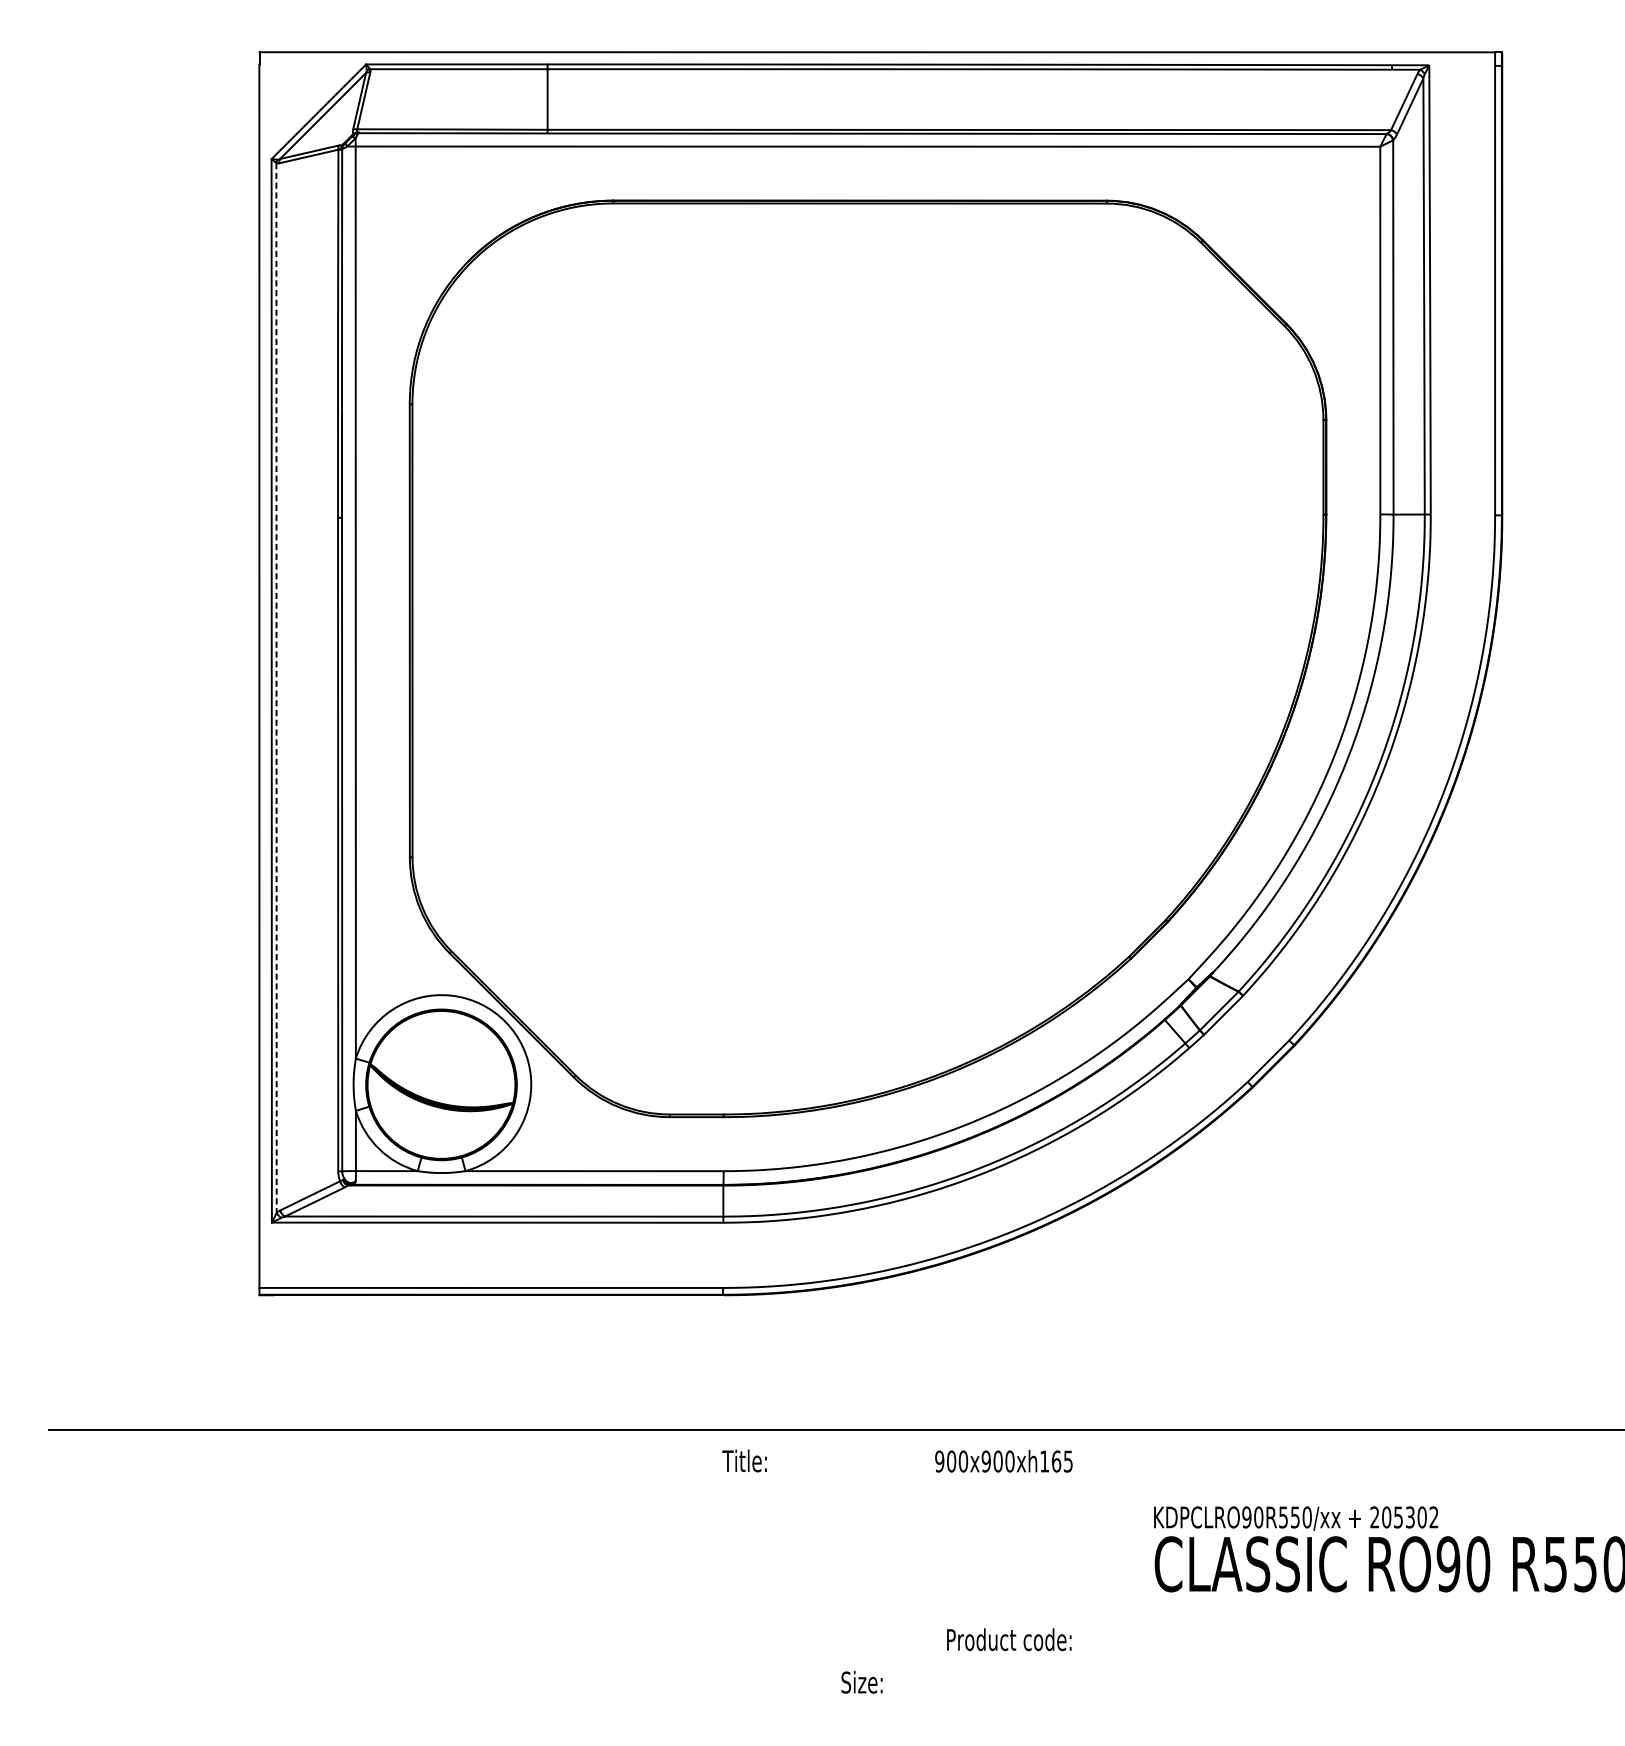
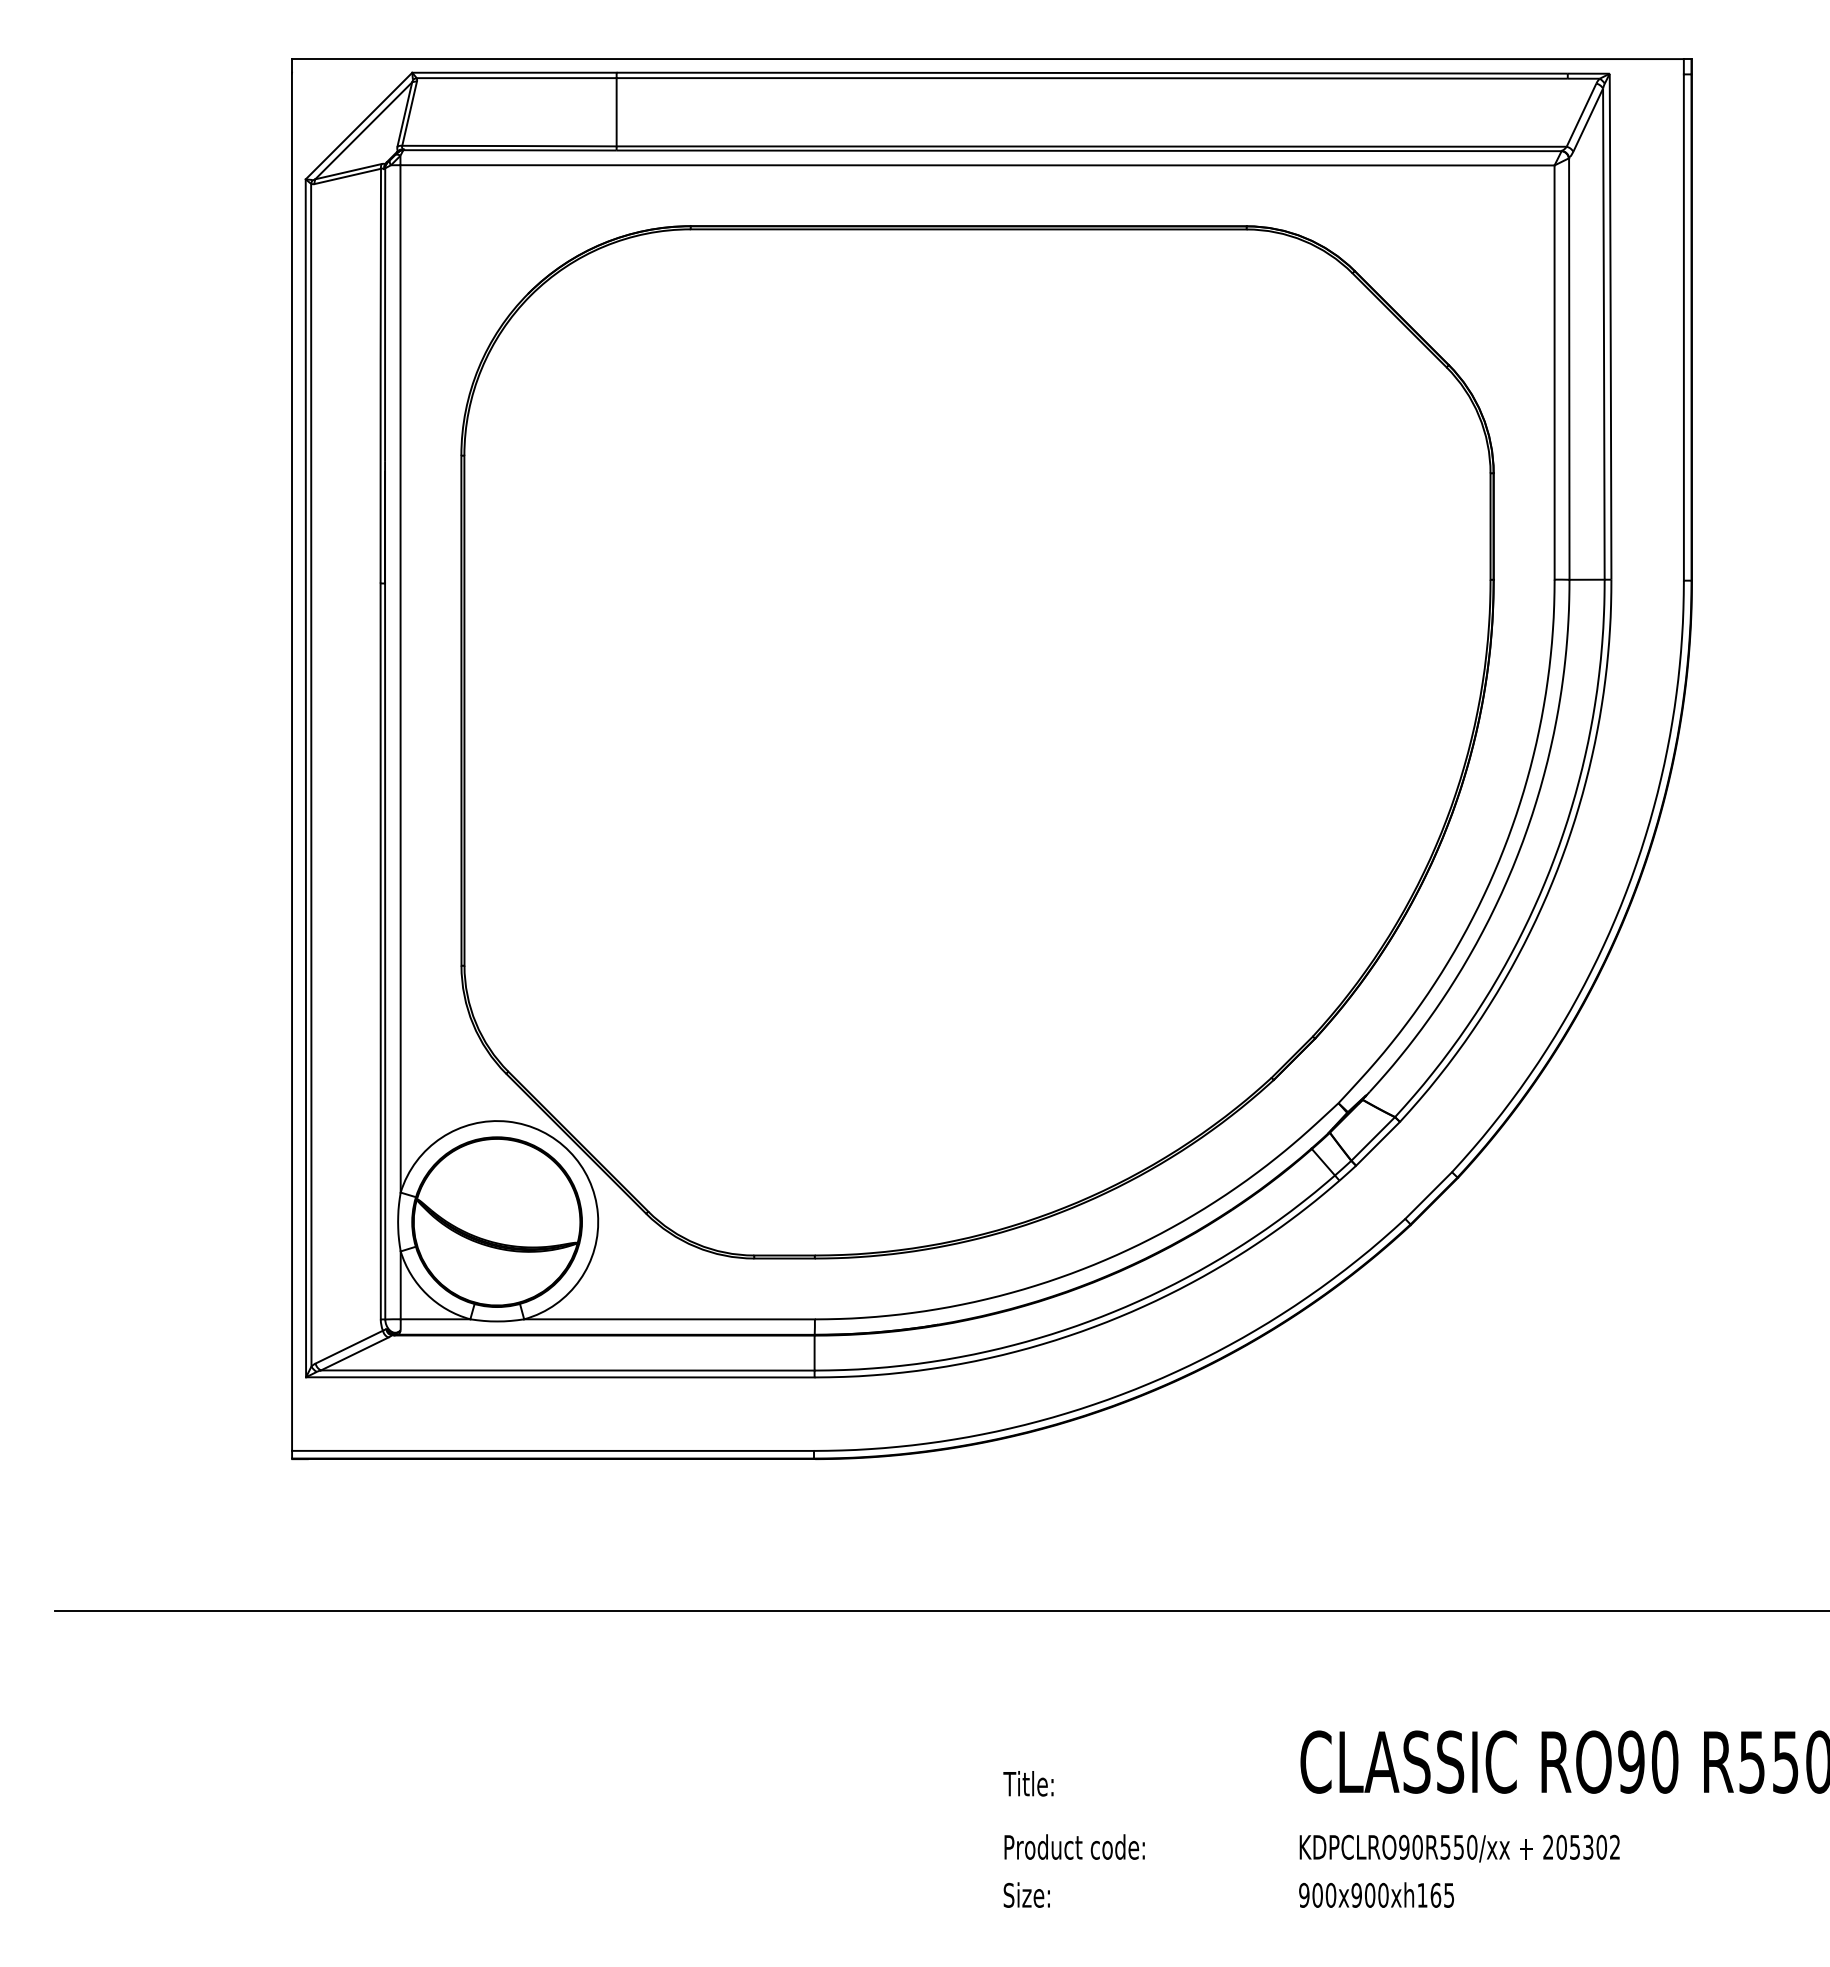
line: (276, 688) -> (311, 775), dashed -> solid
text: (744, 1460) -> (1028, 1783), moved
text: (1003, 1460) -> (1376, 1894), moved
text: (1295, 1518) -> (1459, 1848), moved
text: (1009, 1639) -> (1074, 1846), moved
text: (861, 1681) -> (1026, 1894), moved

